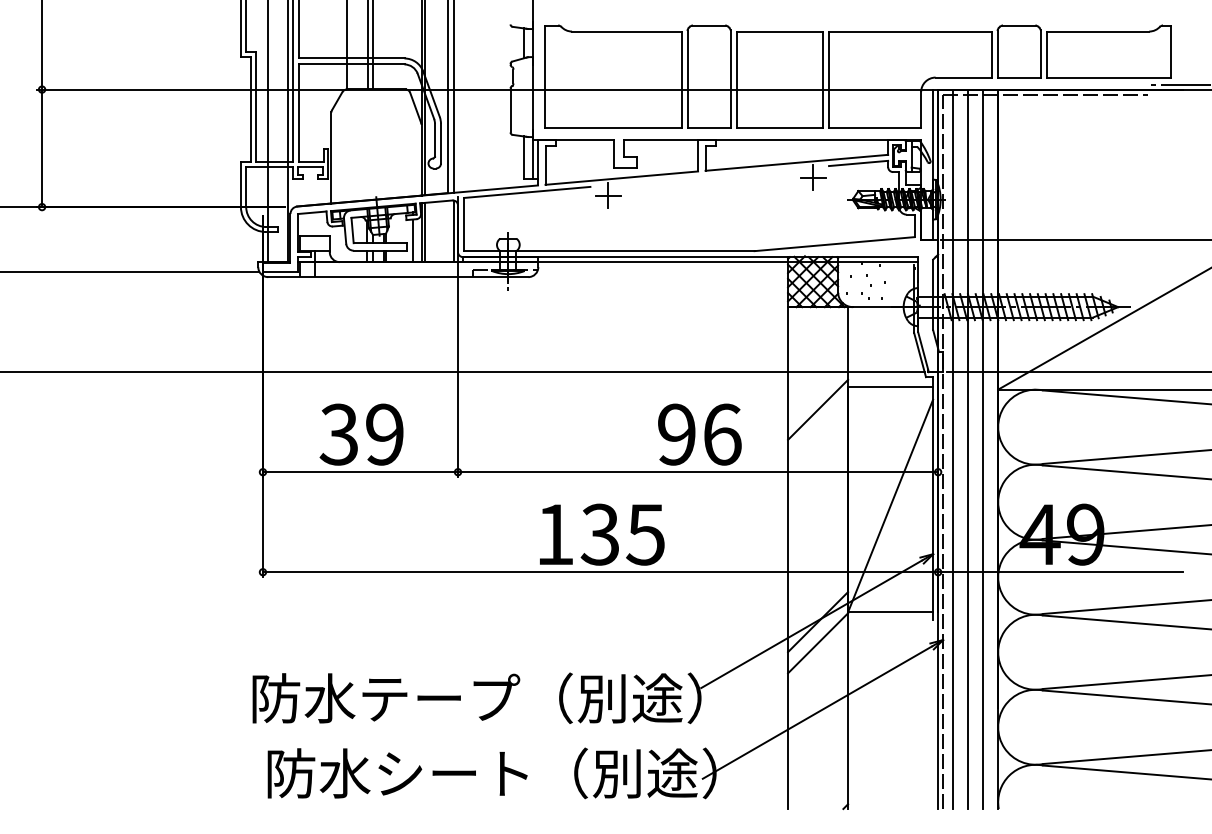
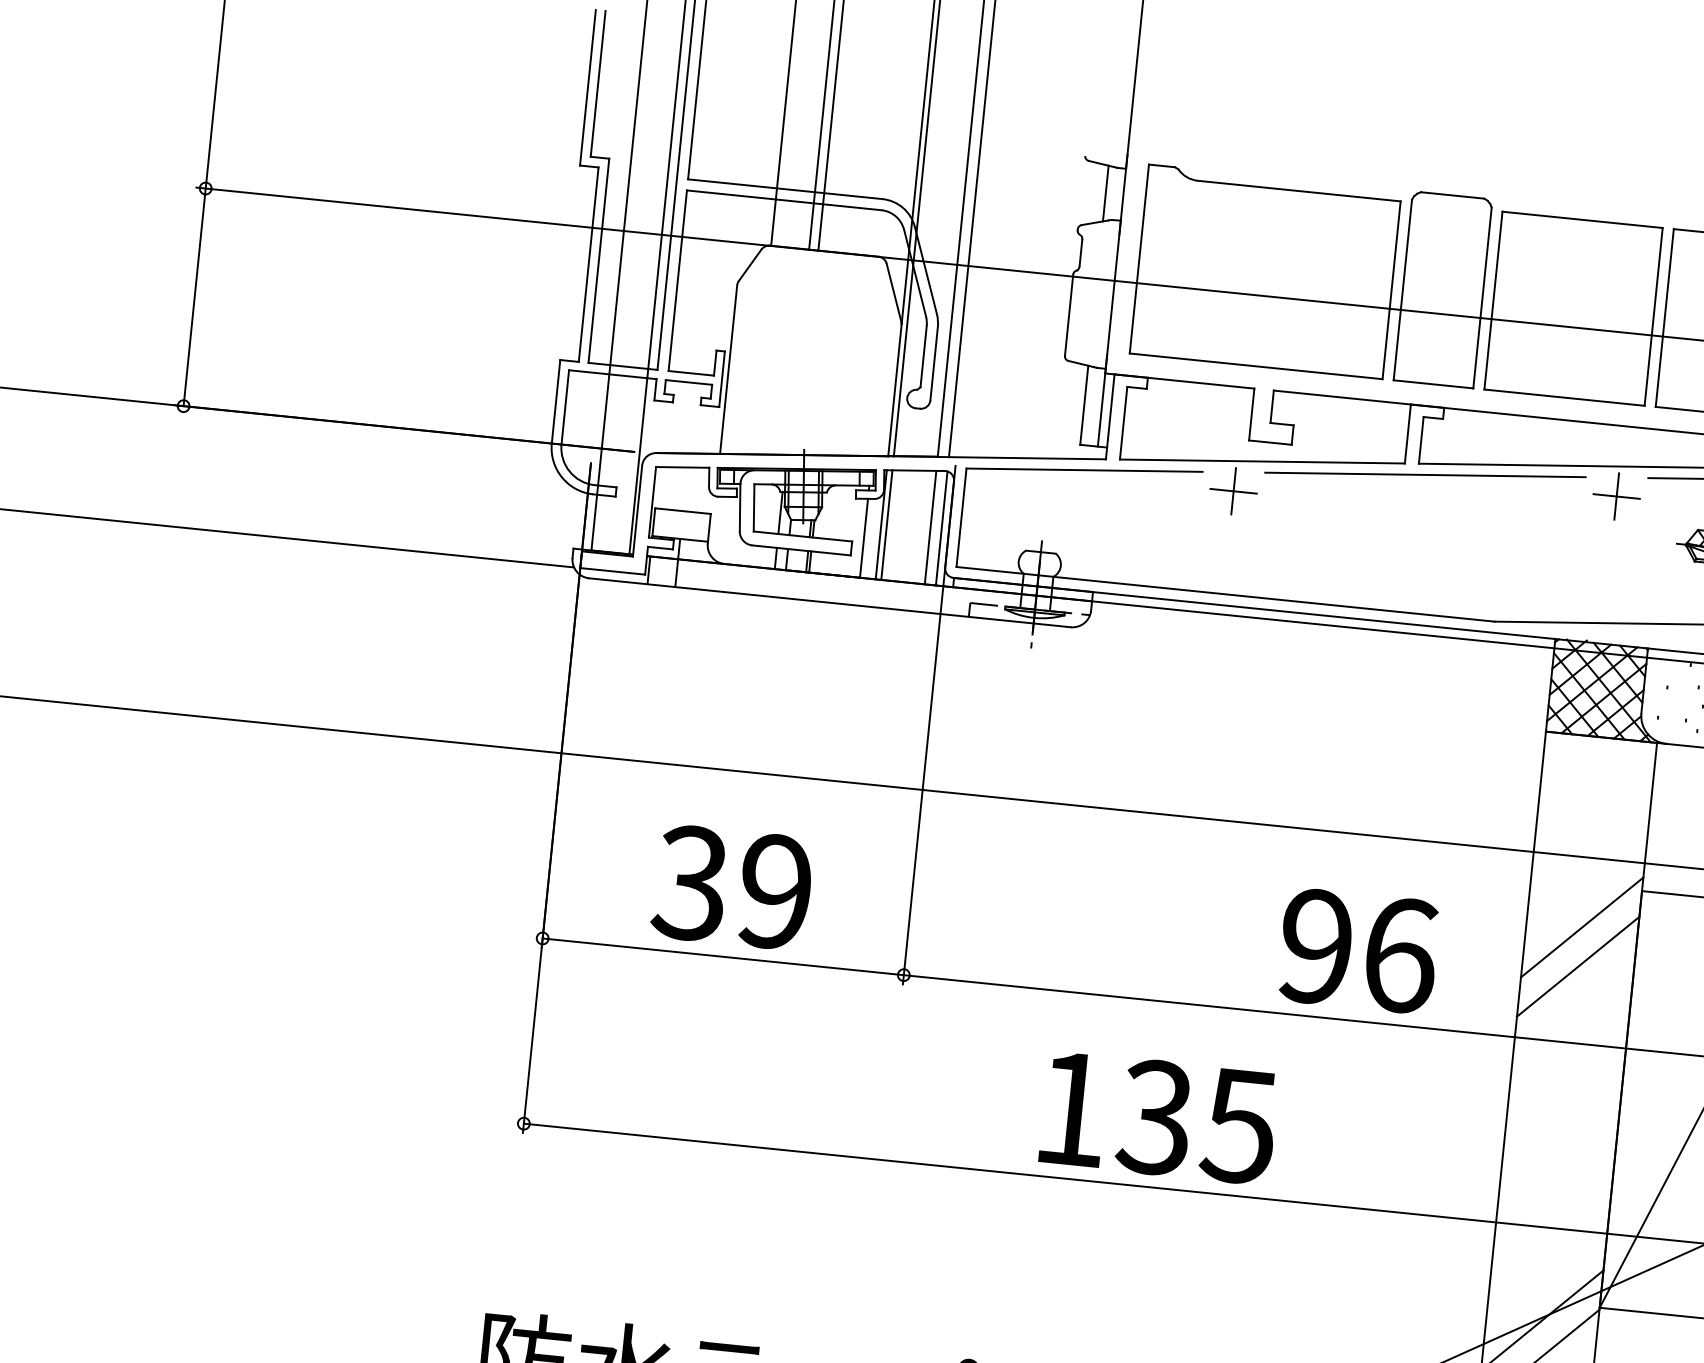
line: (709, 175) -> (1425, 473), added
line: (448, 231) -> (931, 527), added
line: (818, 431) -> (1578, 967), added

